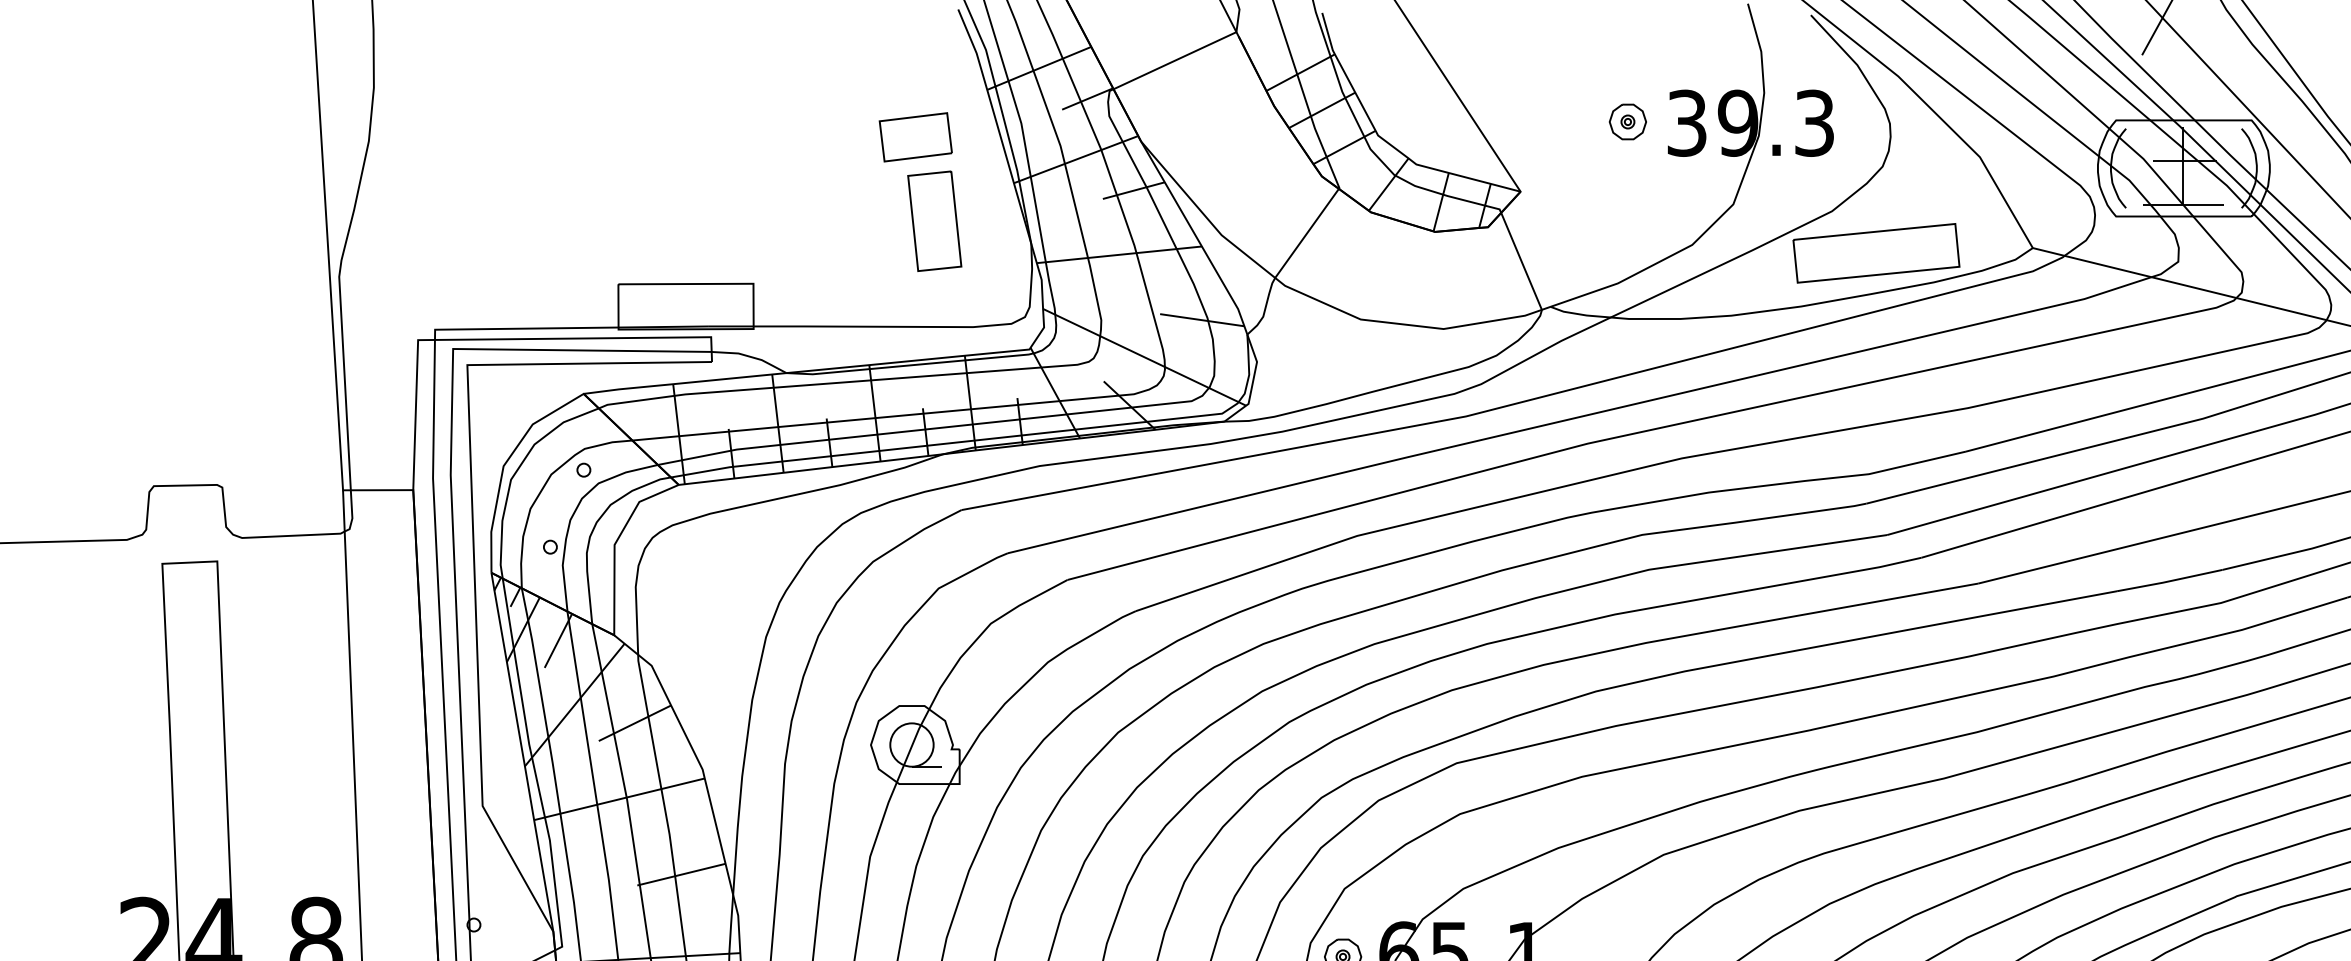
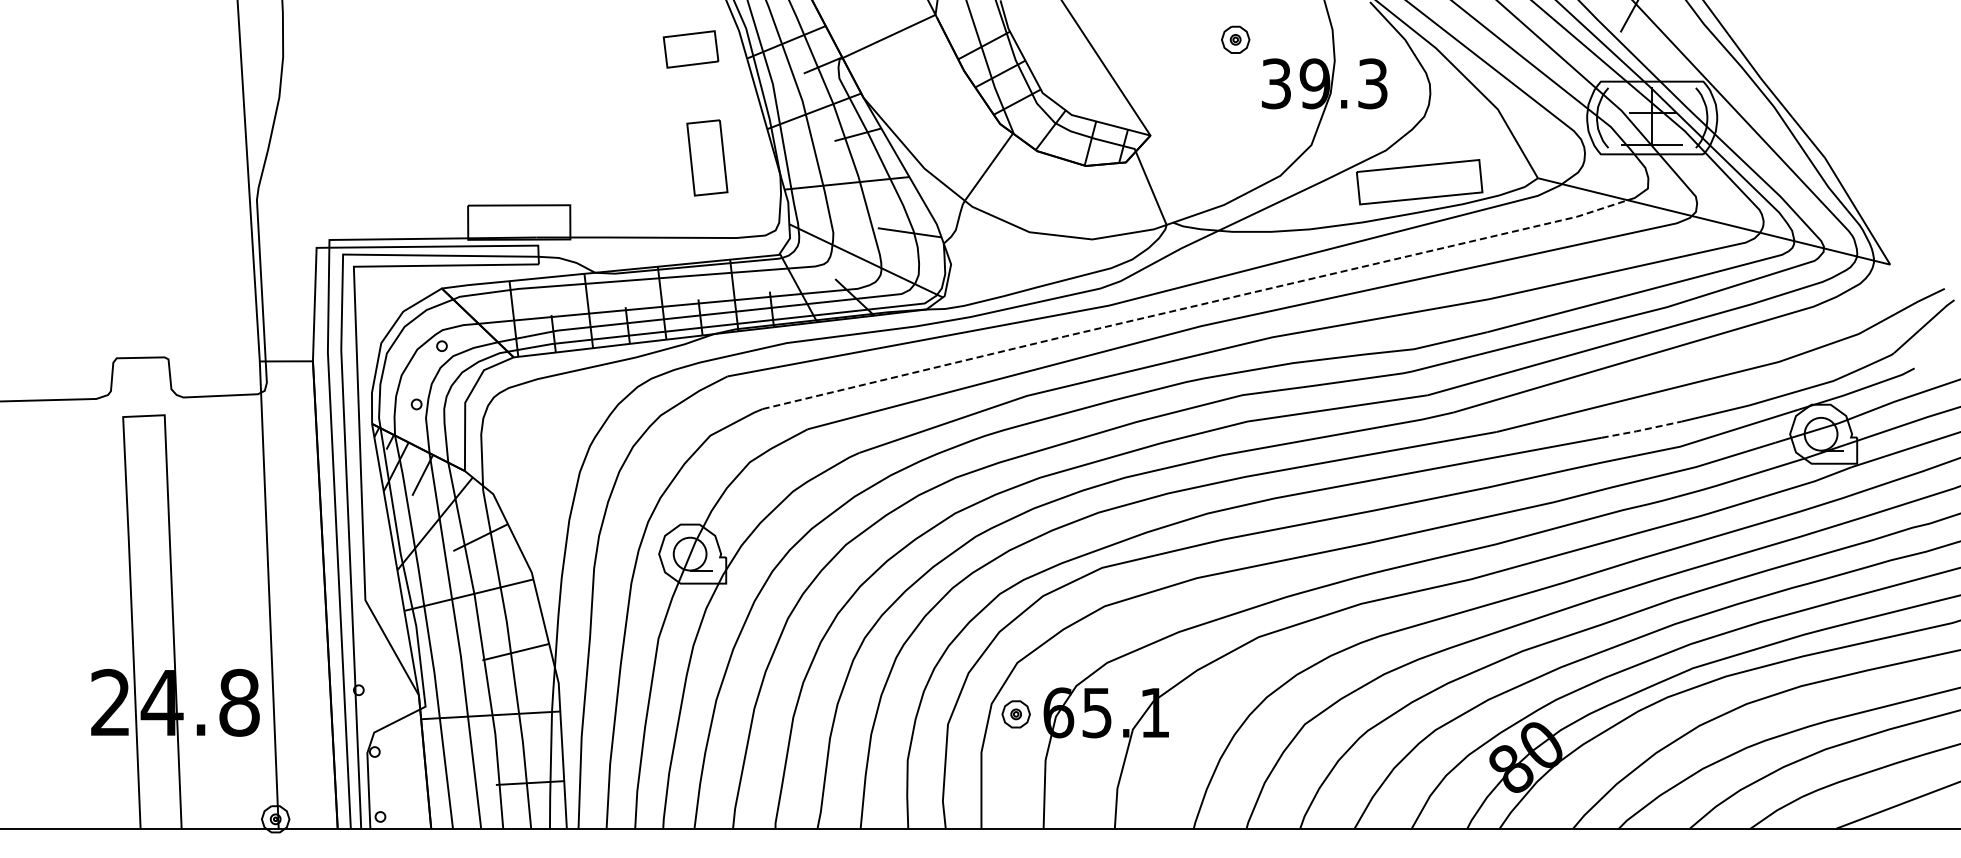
part: (1627, 121) -> (1235, 39), moved
part: (915, 137) -> (690, 49), moved
line: (1580, 416) -> (1195, 305), solid -> dashed
line: (2169, 581) -> (1641, 430), solid -> dashed

